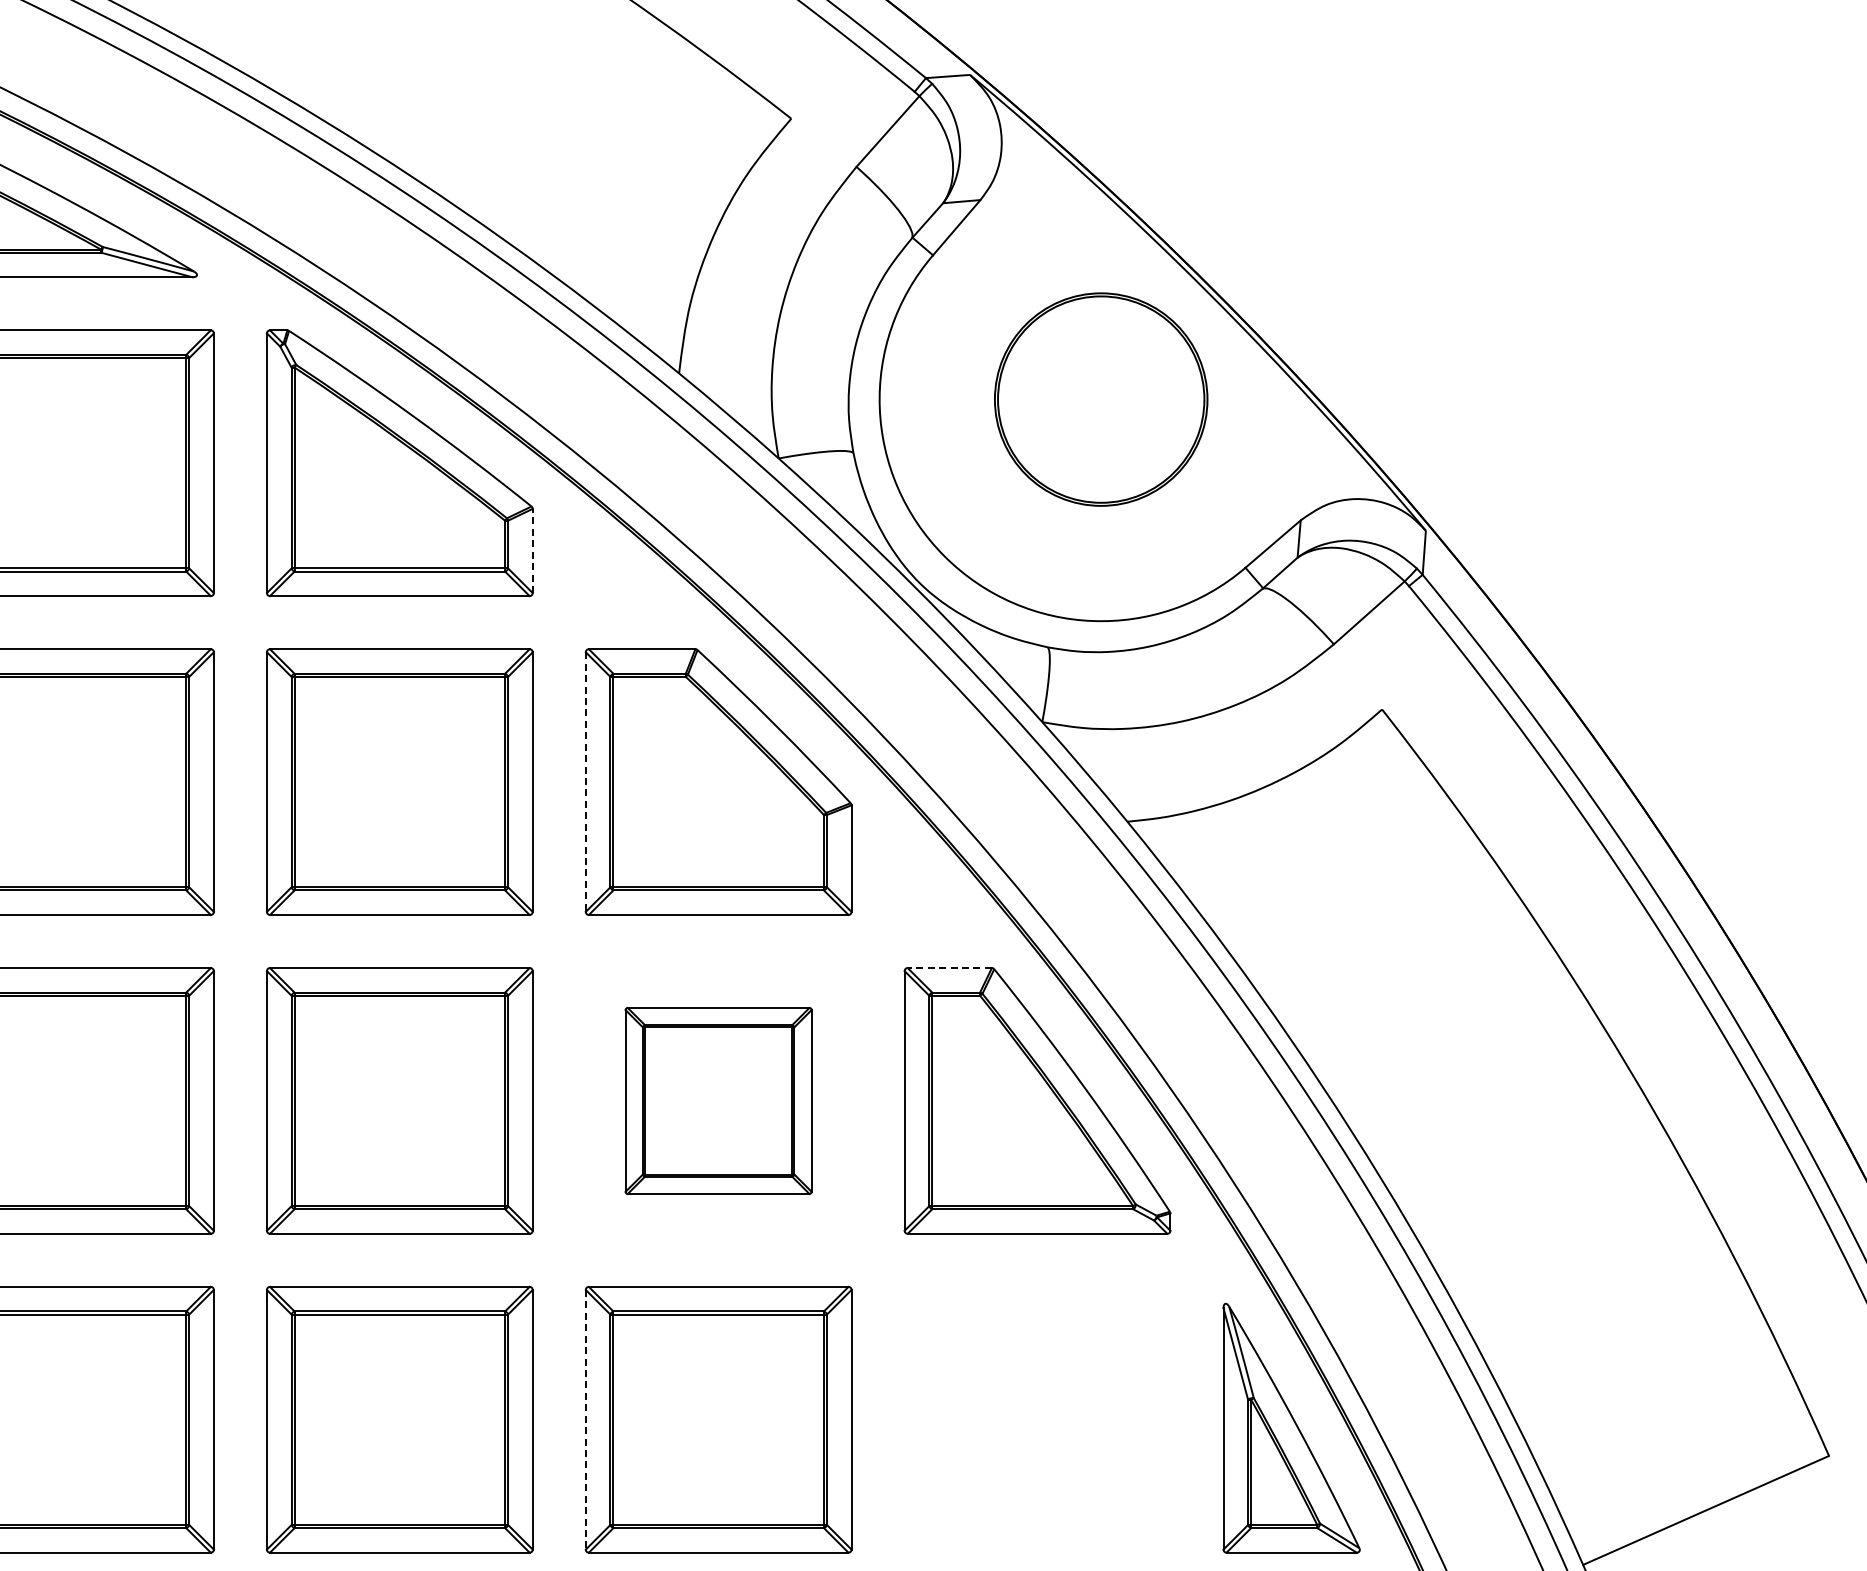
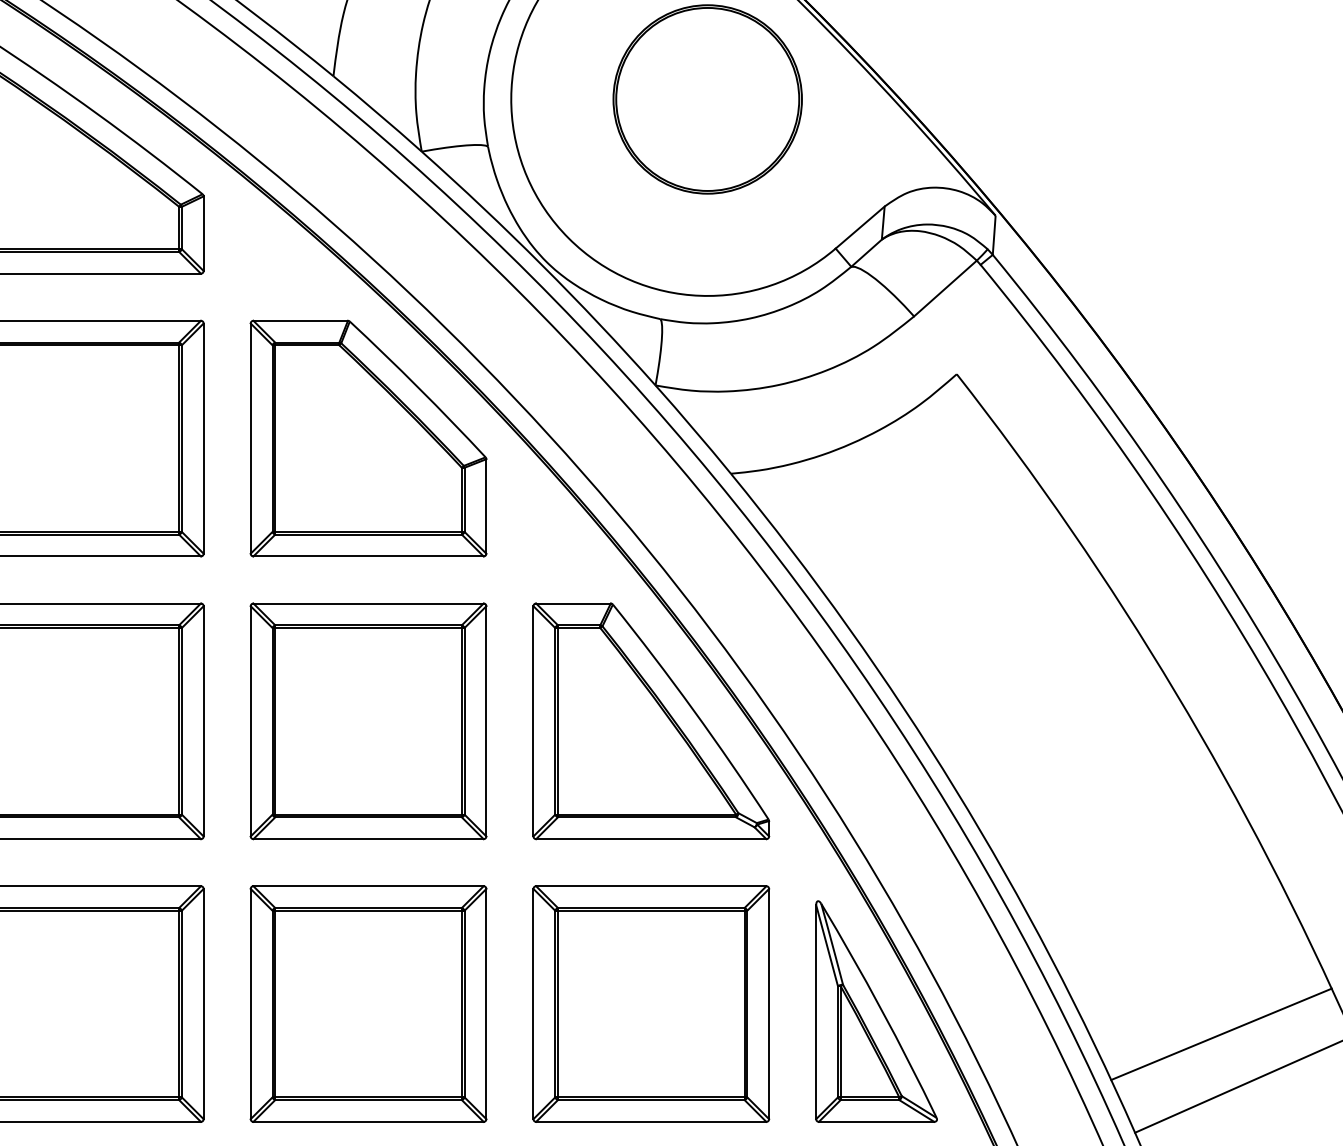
line: (532, 550) -> (203, 233), dashed -> solid
line: (585, 782) -> (250, 438), dashed -> solid
line: (949, 968) -> (573, 603), dashed -> solid
part: (718, 1100) -> (368, 720), size x1.43
line: (585, 1419) -> (250, 1003), dashed -> solid
part: (1037, 1419) -> (651, 1003), added
line: (1680, 1453) -> (1221, 1033), added

